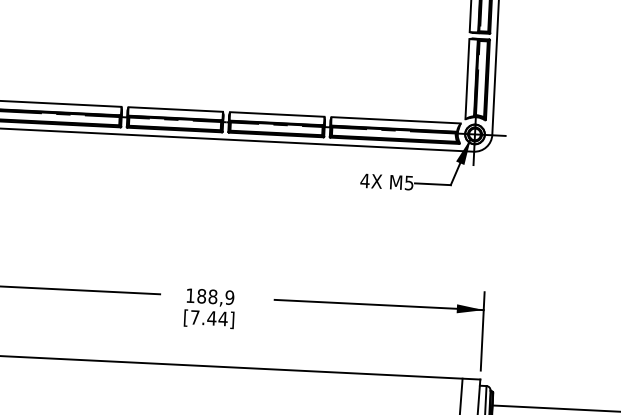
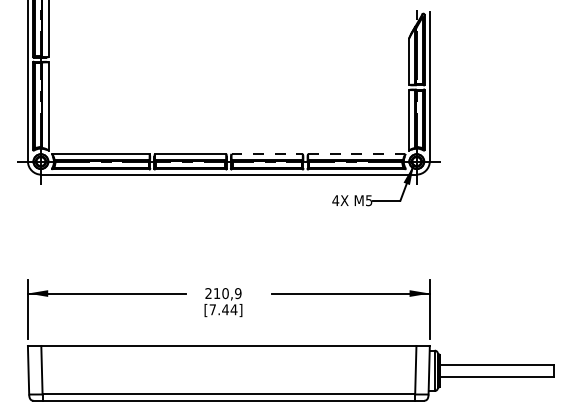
line: (277, 113) -> (267, 153), solid -> dashed
line: (395, 119) -> (356, 153), solid -> dashed
text: (201, 296) -> (216, 293), 188,9 -> 210,9

